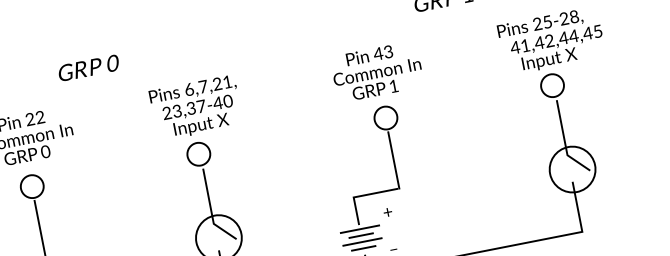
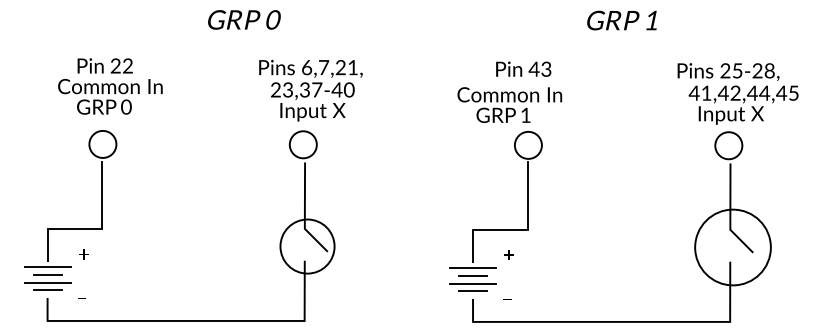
text: (88, 67) -> (244, 19), moved
text: (378, 79) -> (509, 104), moved
circle: (572, 169) -> (732, 247), size x1.4

